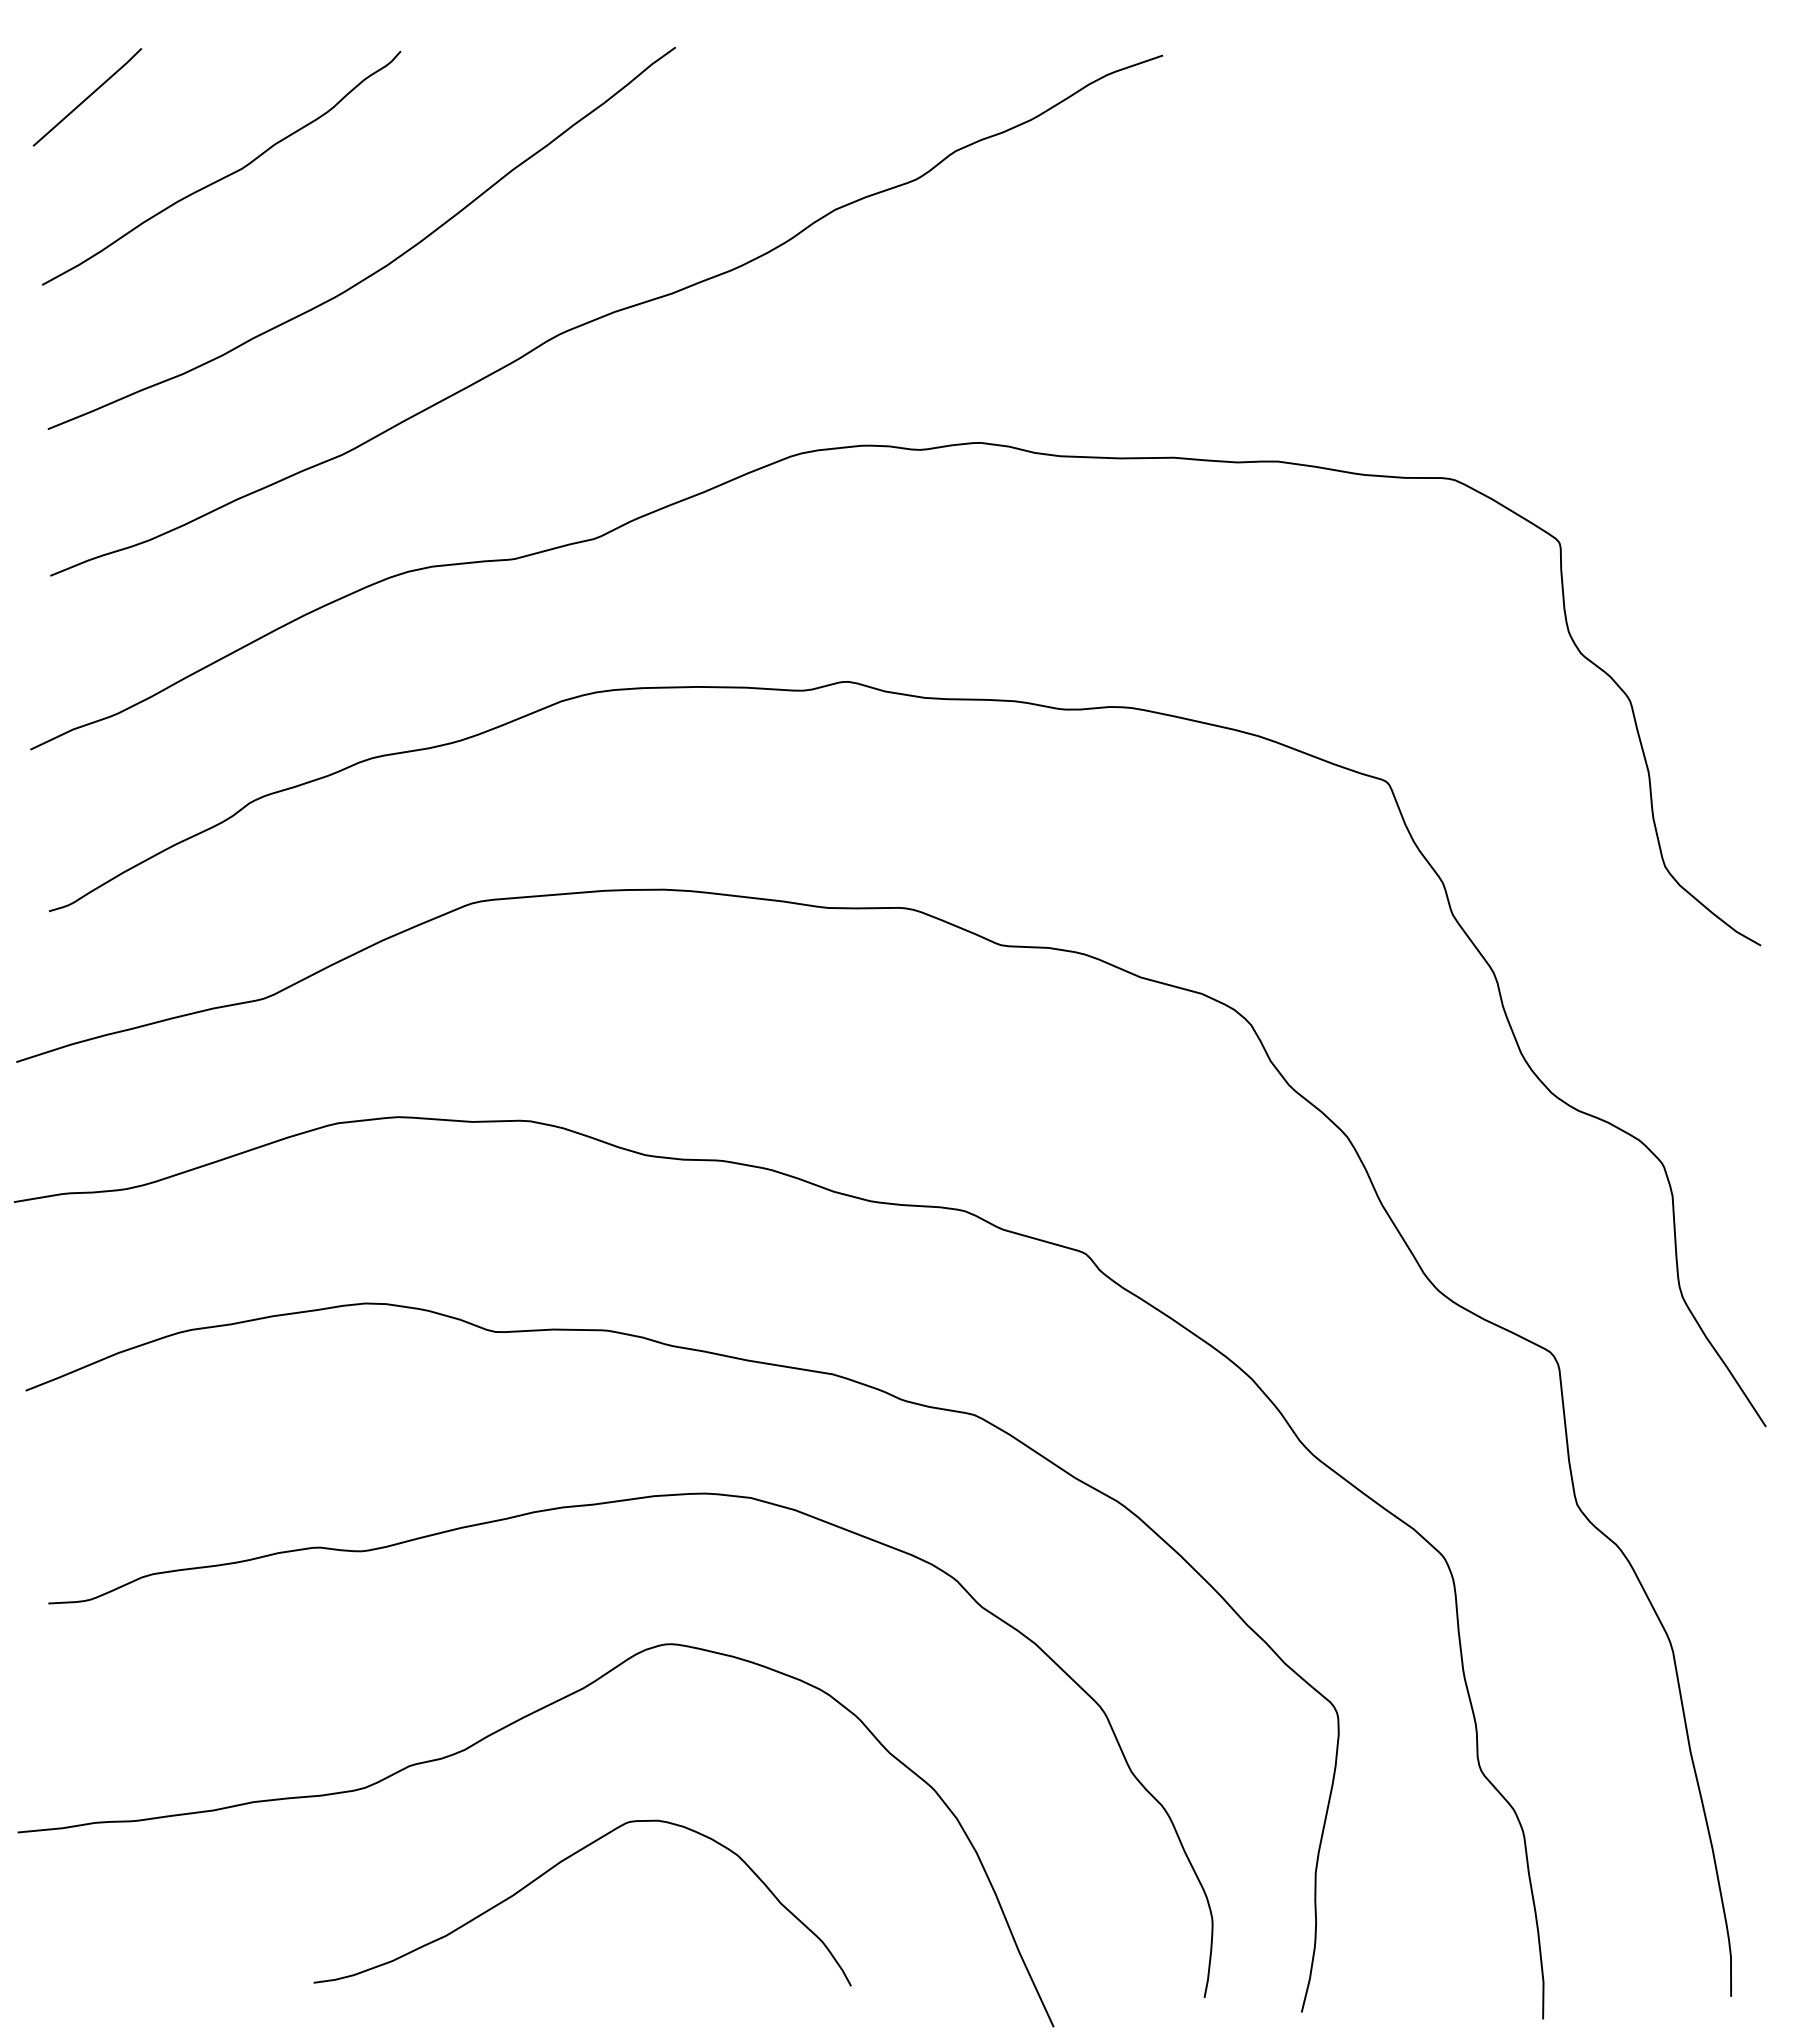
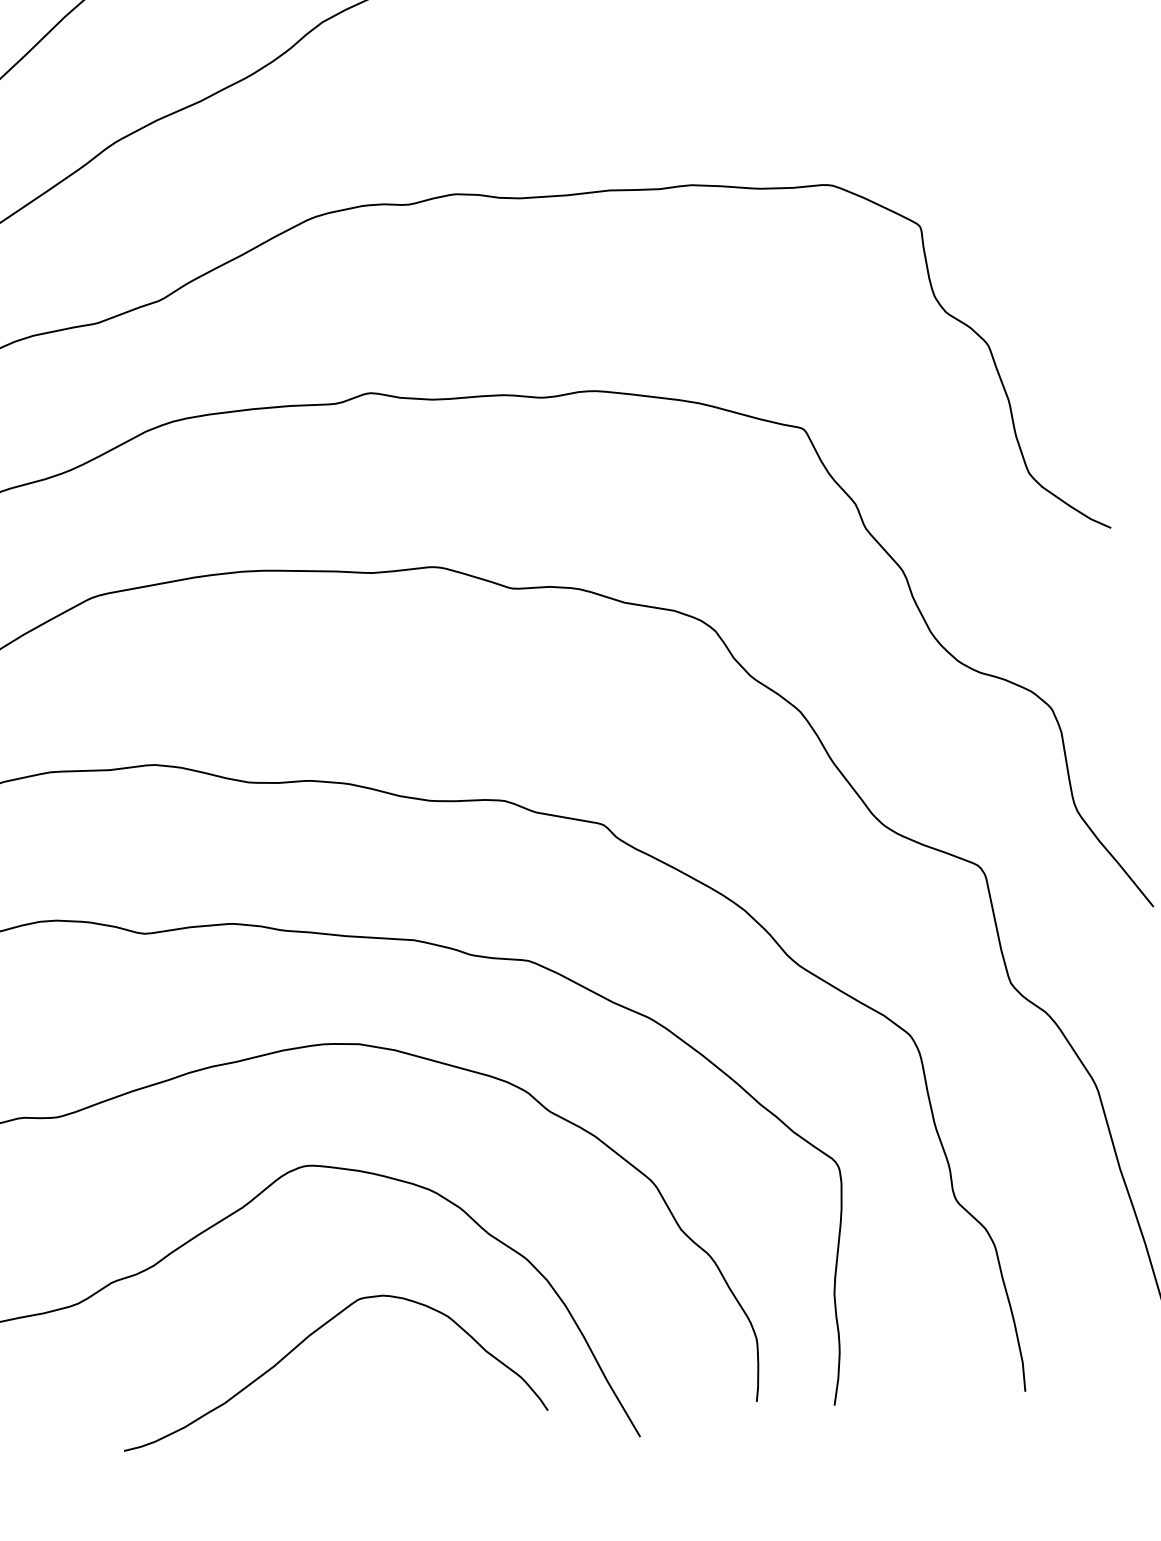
curve: (556, 1866) -> (306, 1339), moved

